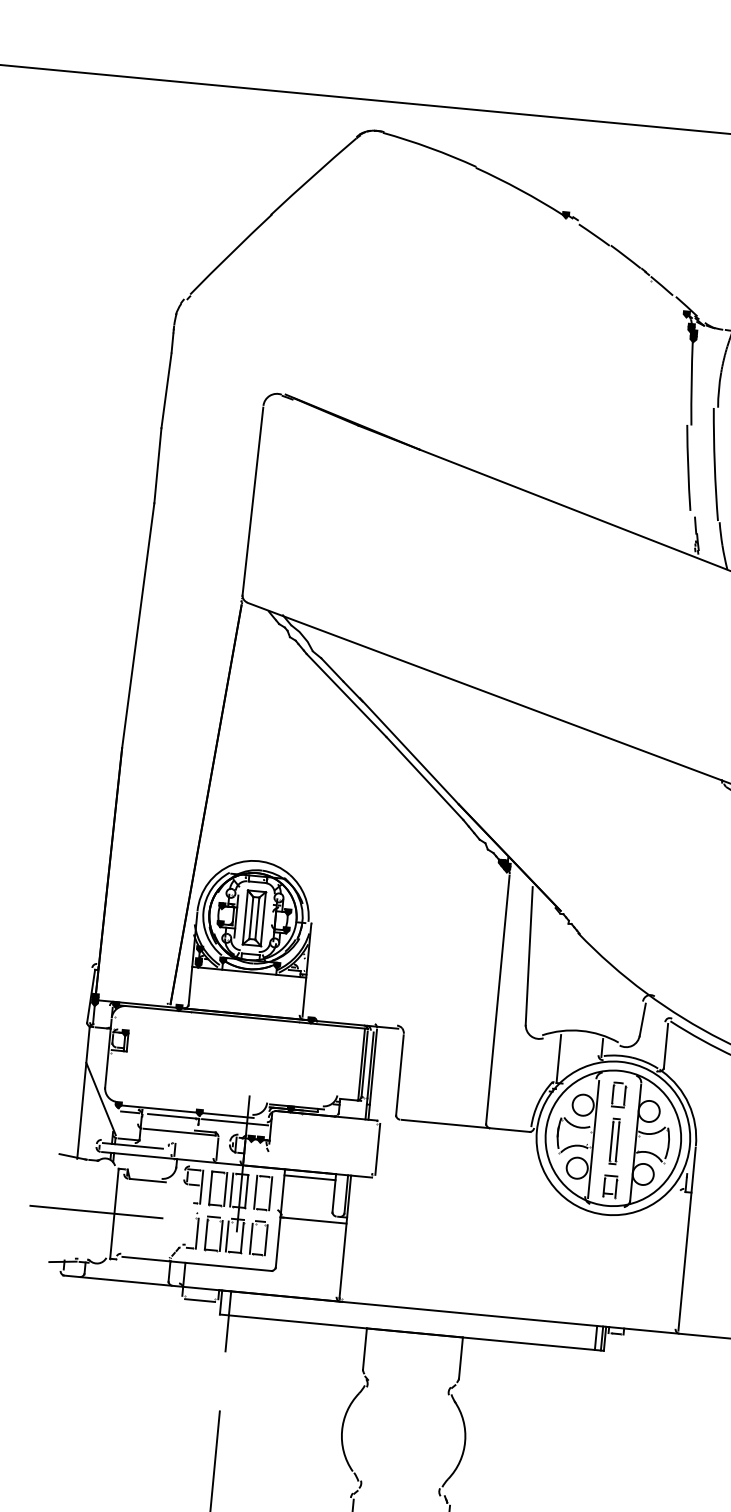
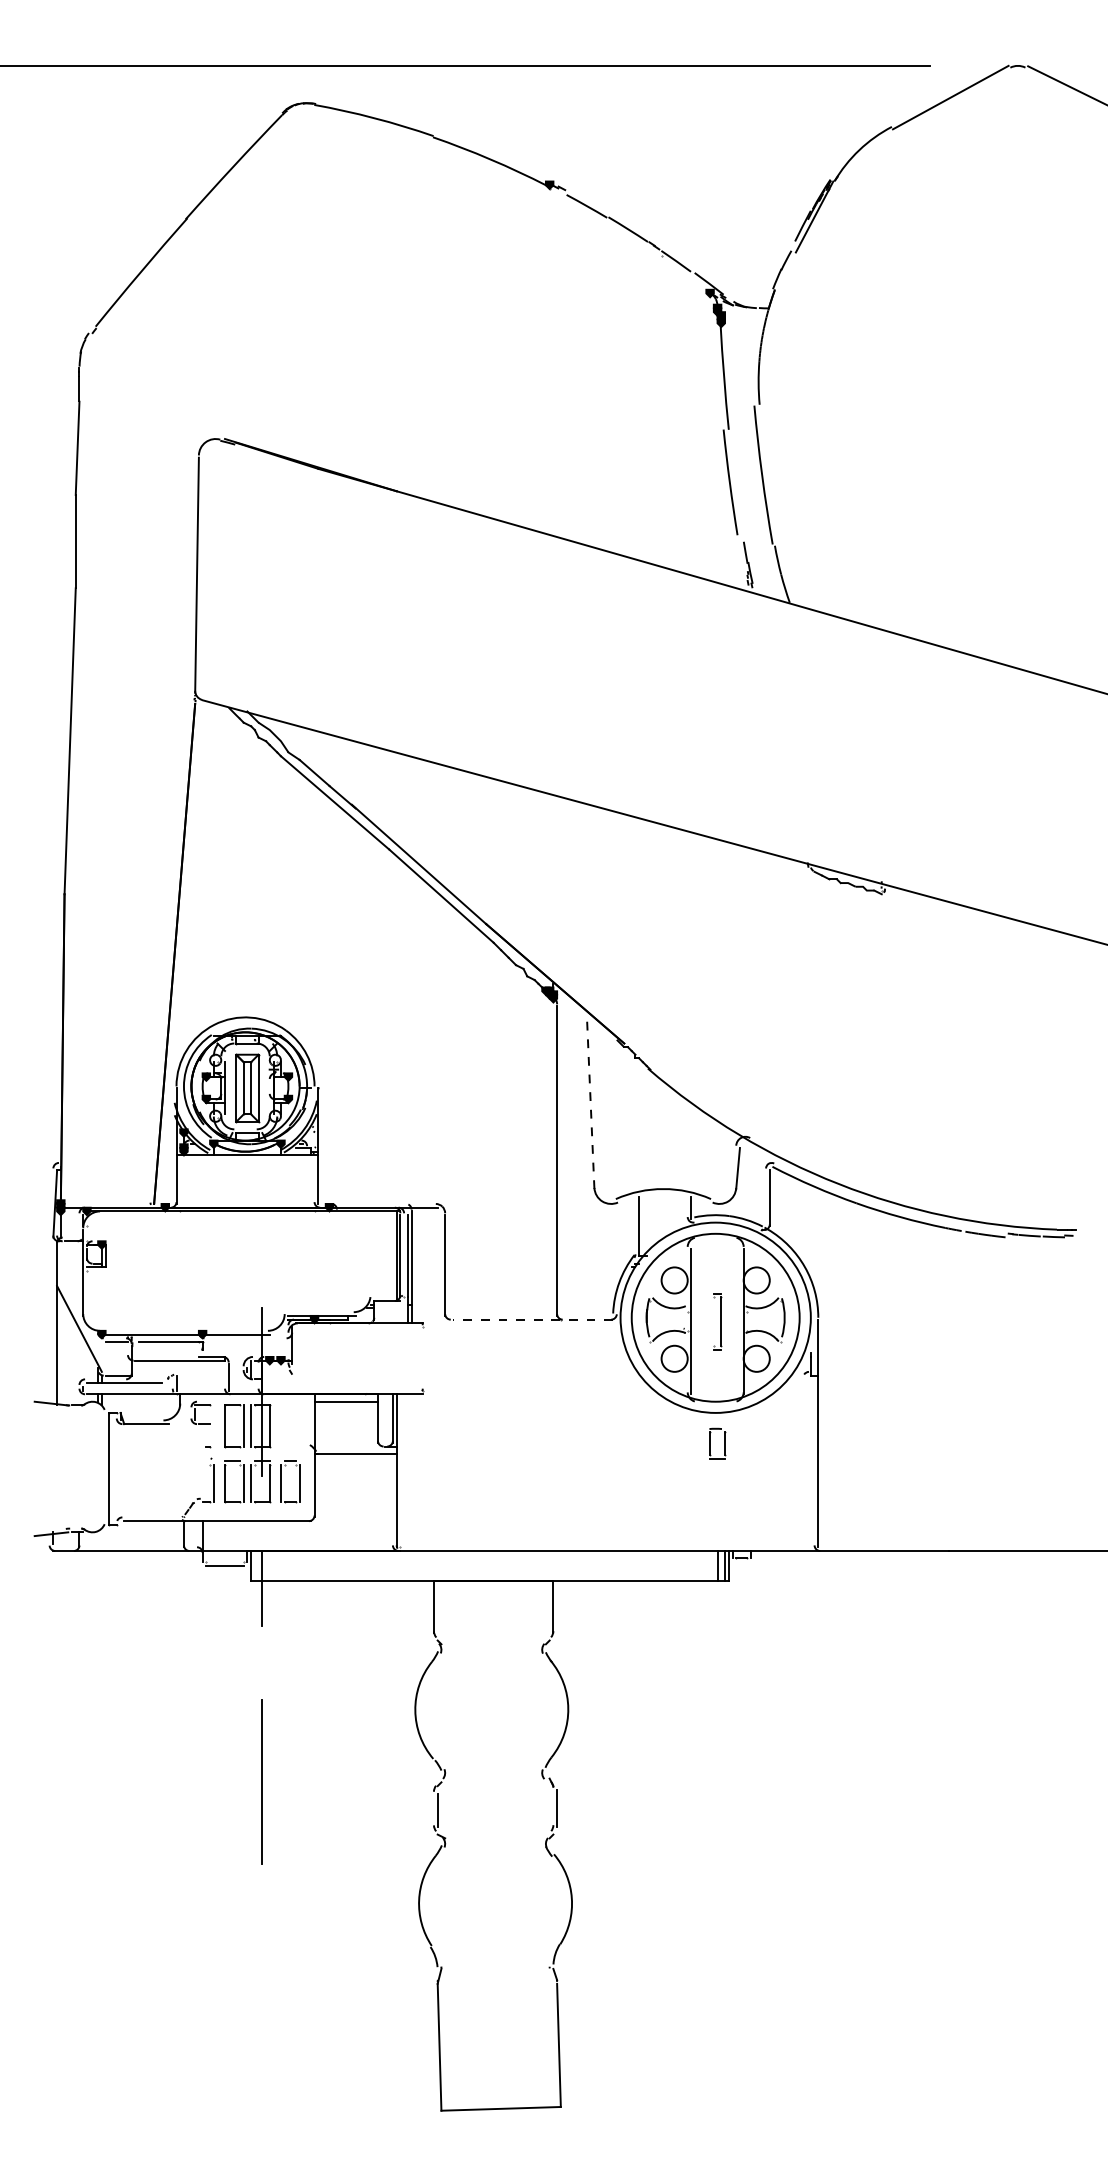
line: (529, 956) -> (590, 1103), solid -> dashed
part: (613, 1094) -> (710, 1443), moved
line: (235, 1122) -> (247, 1342), removed
line: (465, 1125) -> (532, 1319), solid -> dashed
line: (611, 1141) -> (713, 1321), removed
line: (377, 1149) -> (426, 1358), removed
part: (604, 1185) -> (710, 1377), removed
line: (201, 1186) -> (213, 1425), removed
part: (256, 1192) -> (281, 1426), removed
line: (96, 1211) -> (86, 1468), removed

